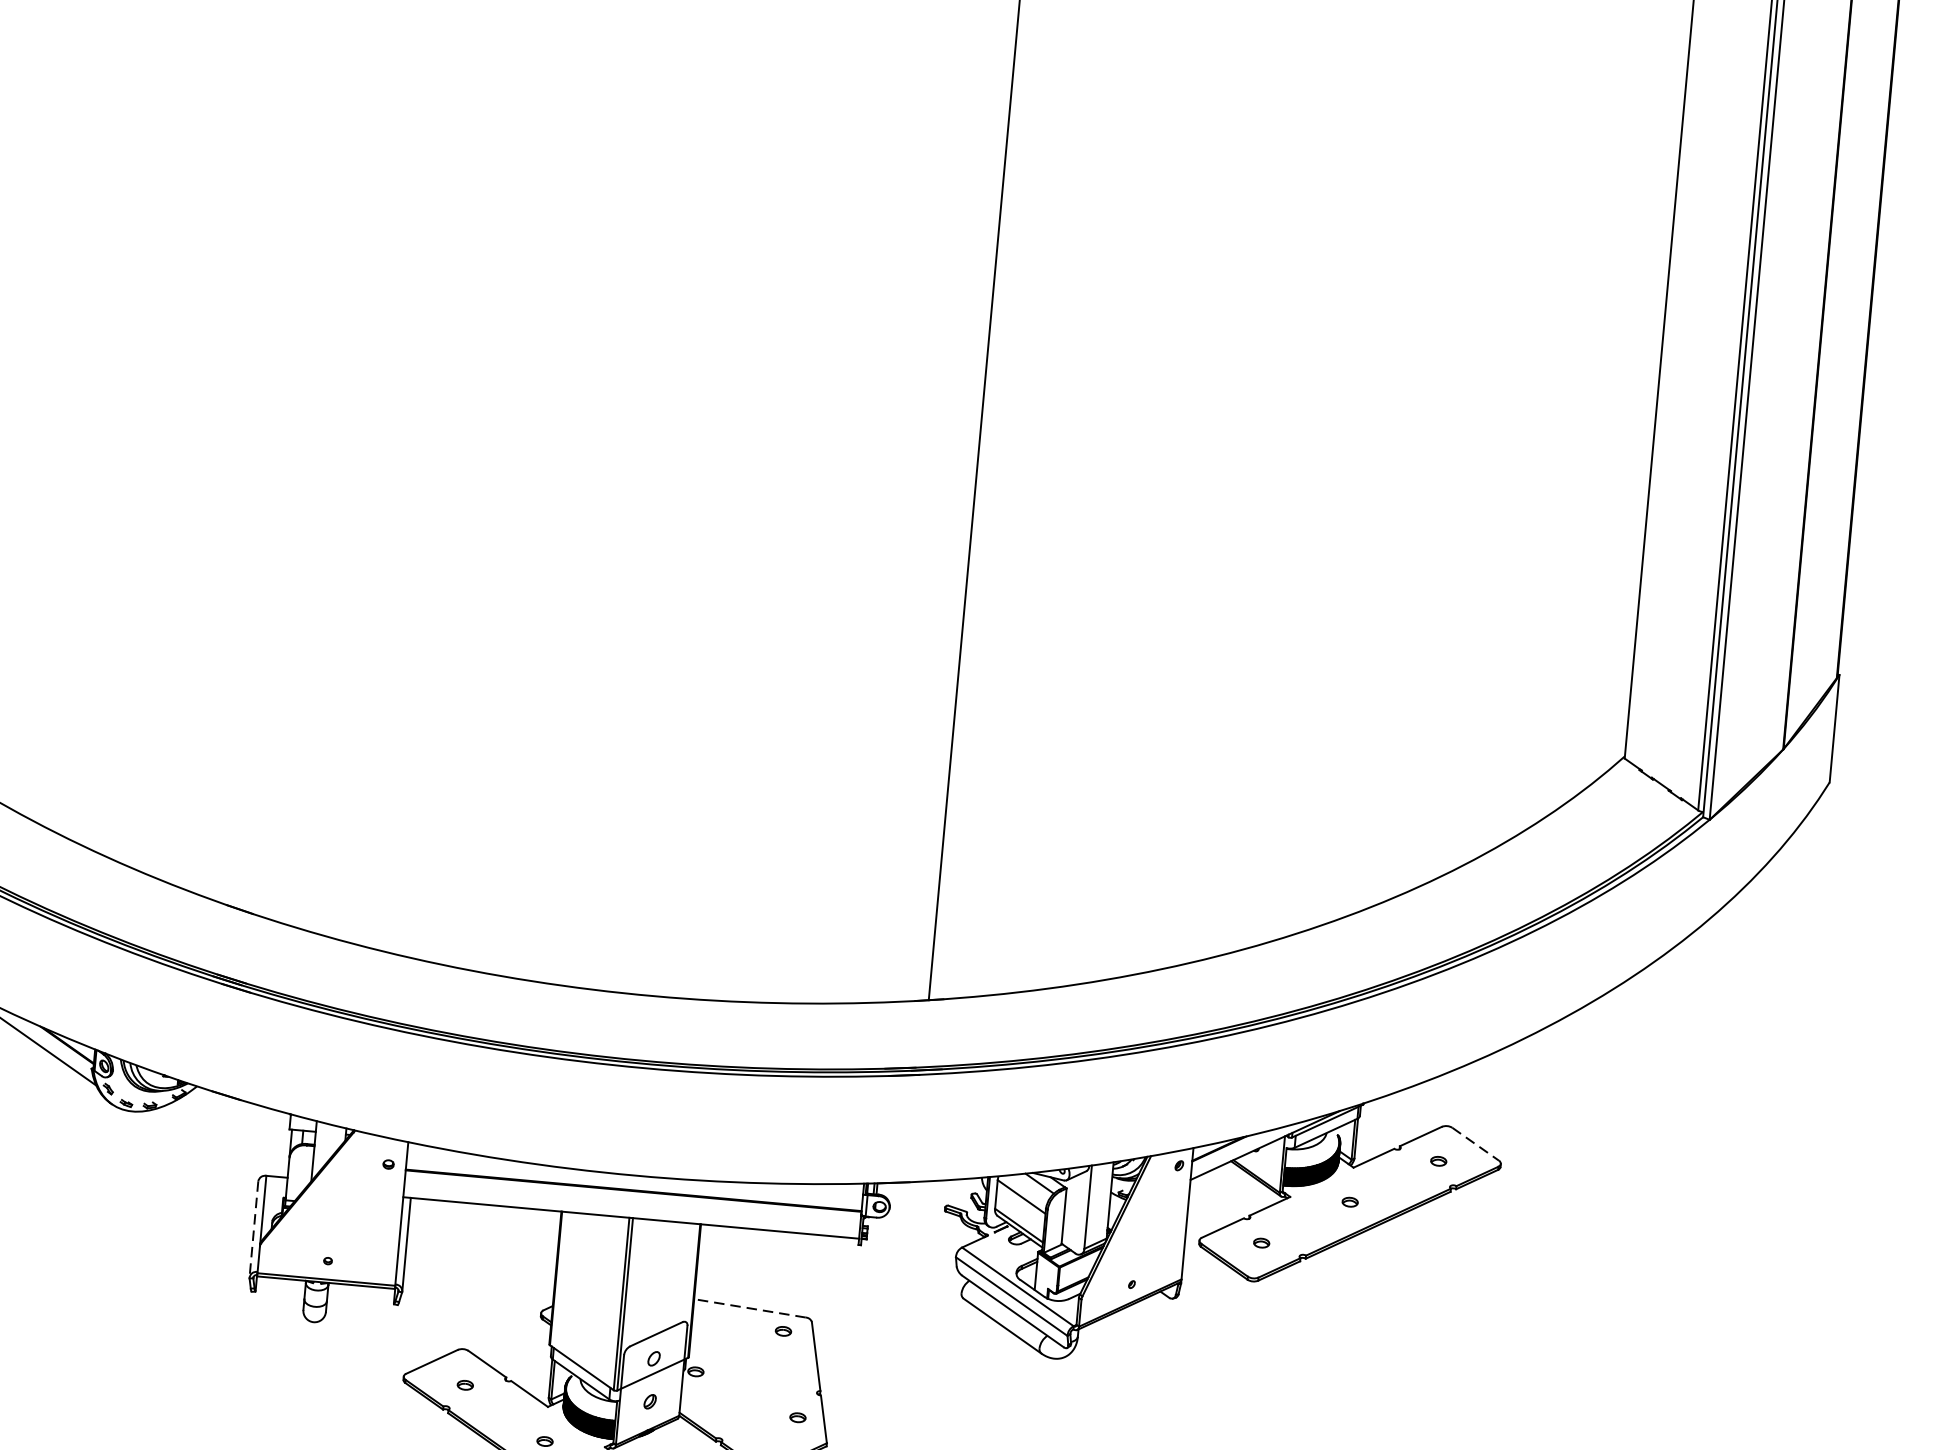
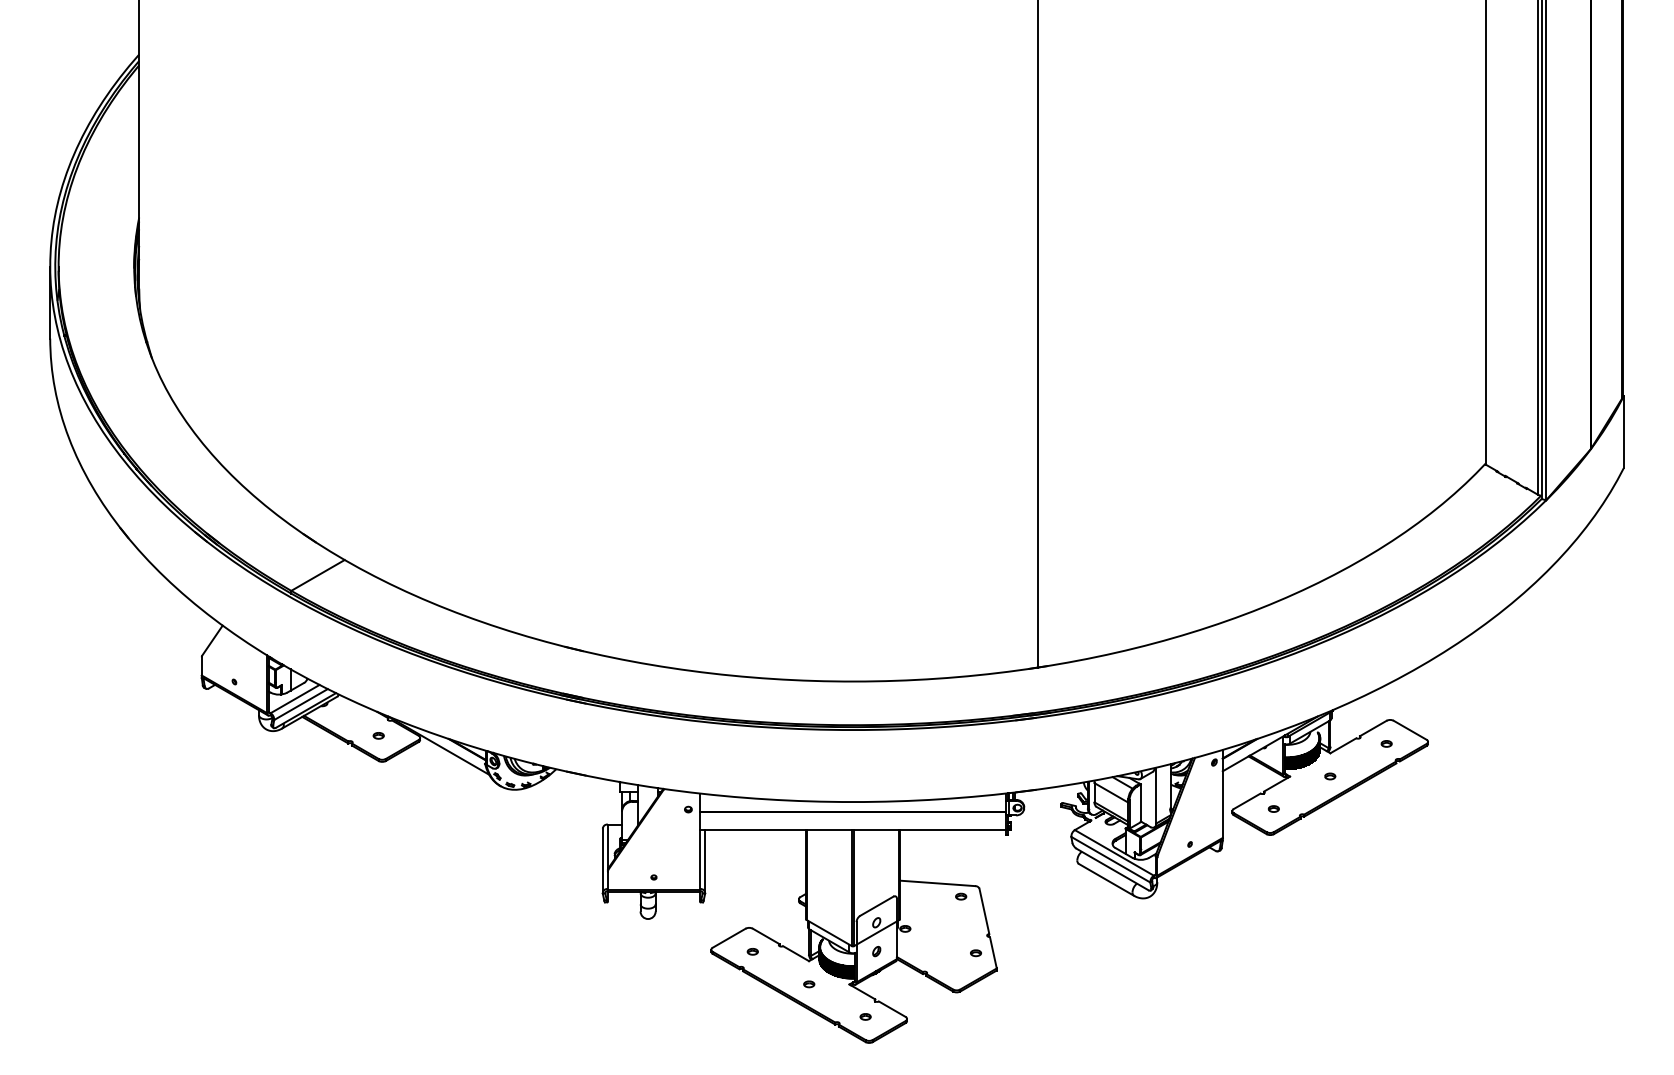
line: (1476, 1144) -> (1410, 730), dashed -> solid
line: (253, 1230) -> (602, 861), dashed -> solid
line: (750, 1308) -> (937, 883), dashed -> solid

